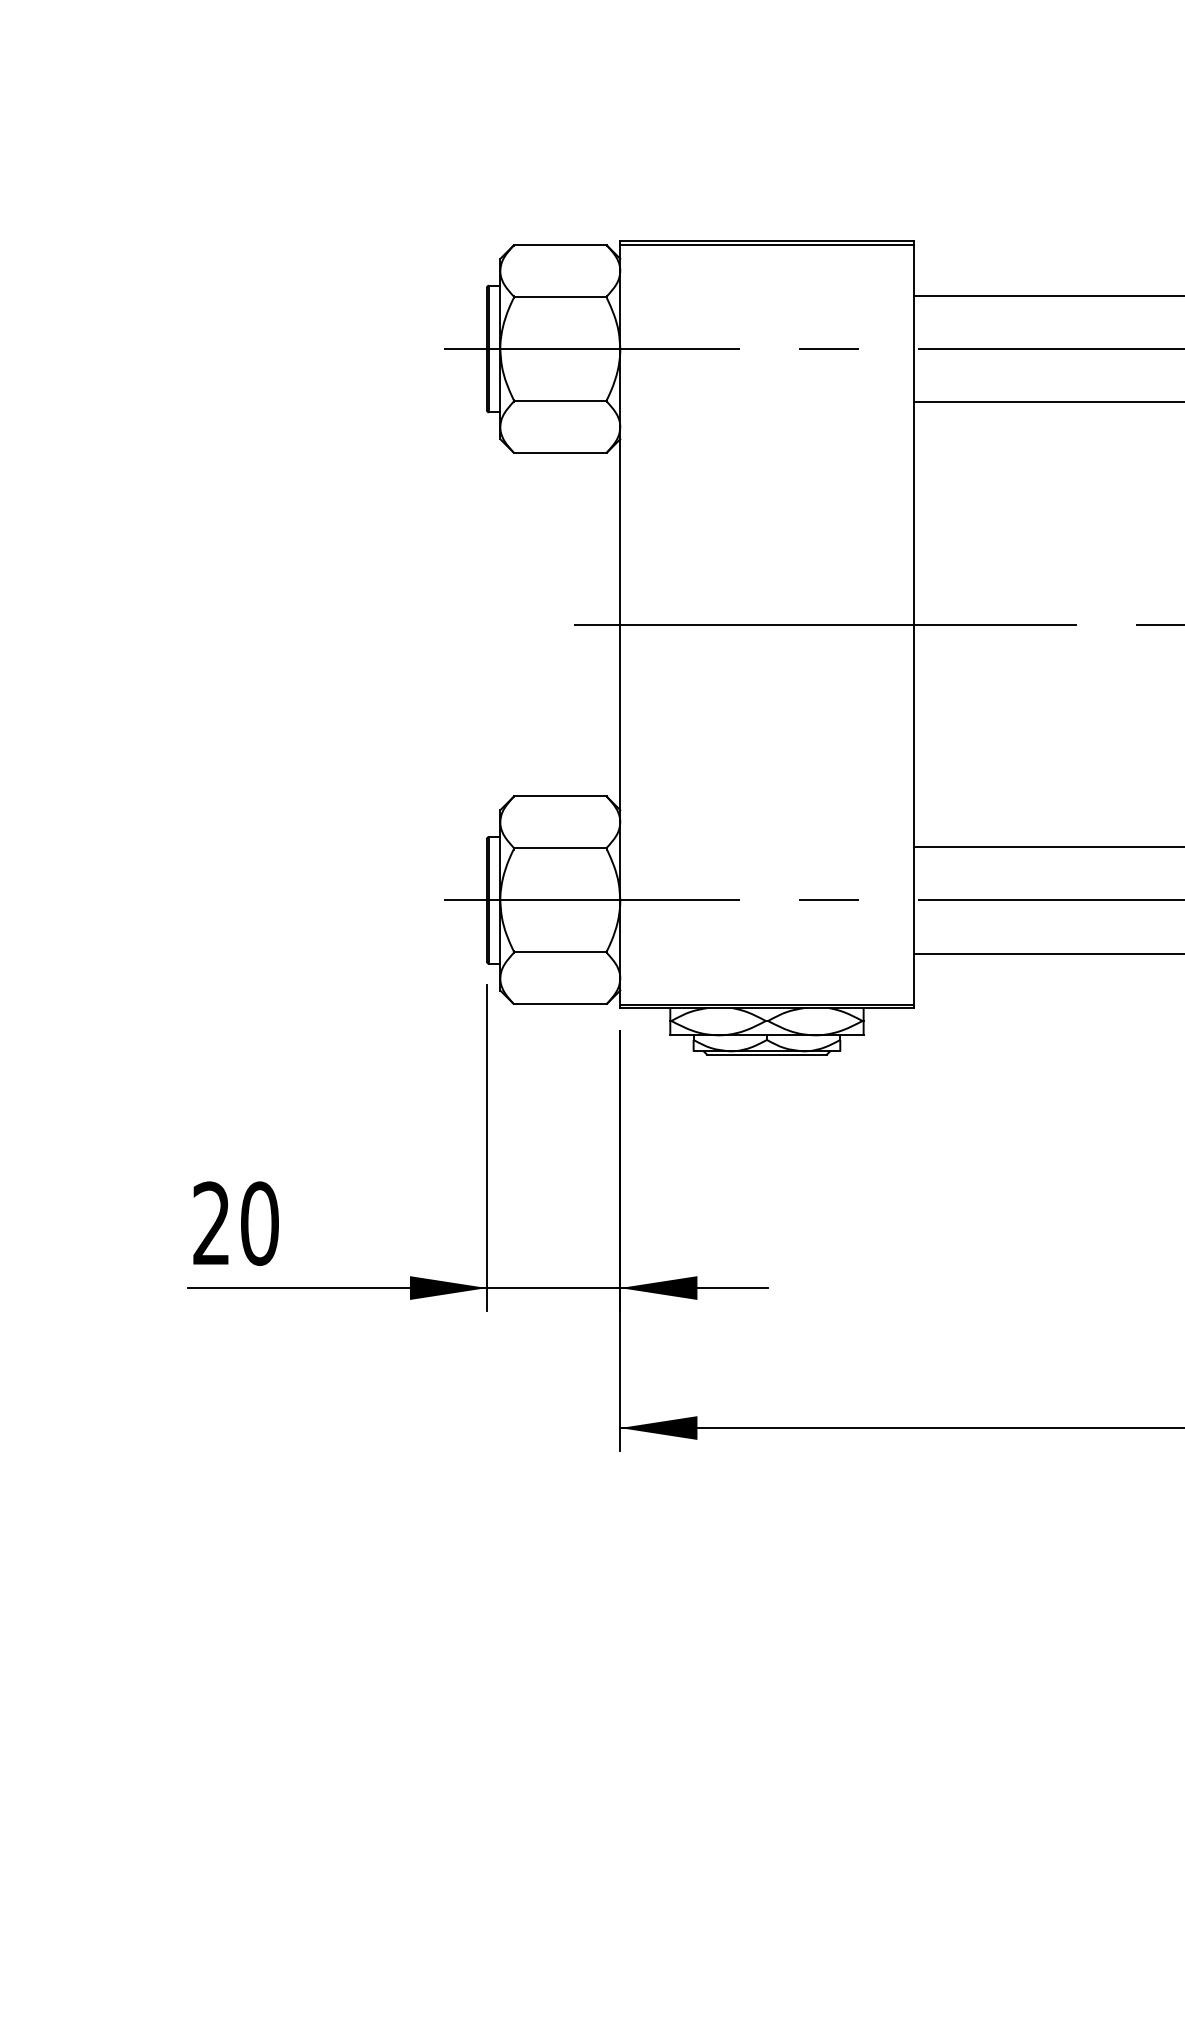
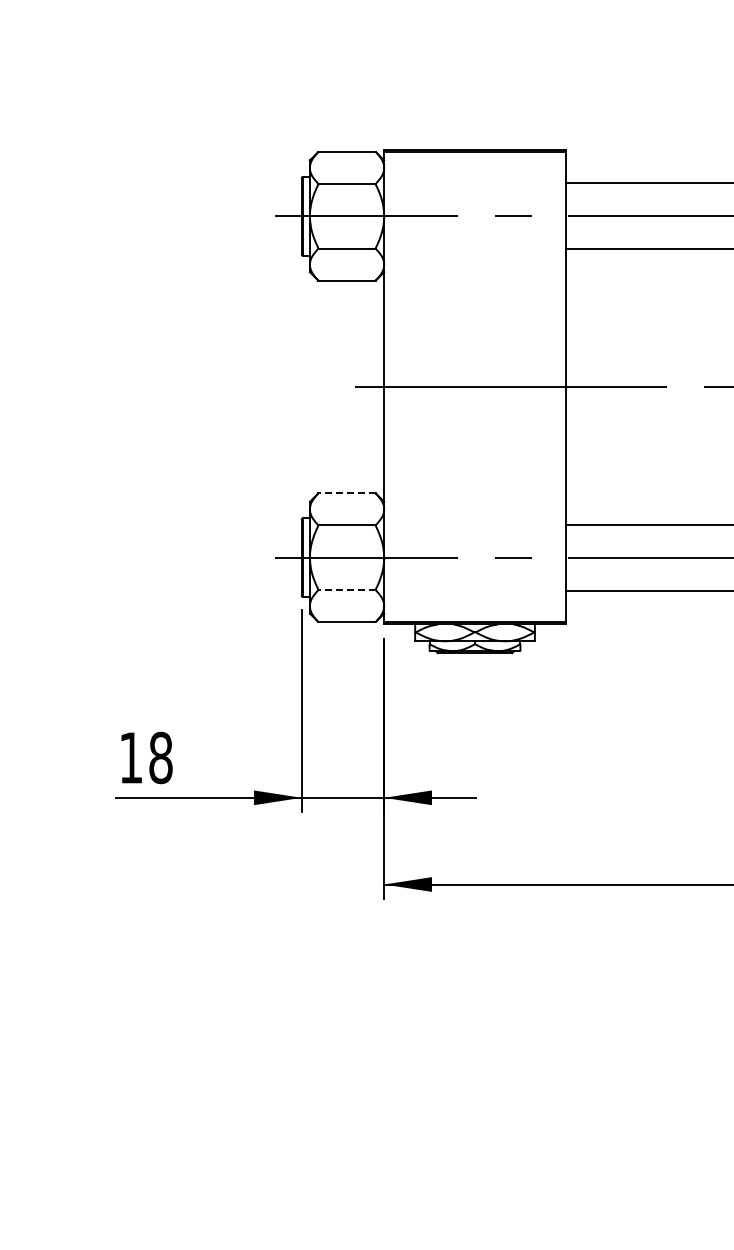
line: (561, 796) -> (347, 493), solid -> dashed
line: (561, 951) -> (347, 589), solid -> dashed
text: (234, 1222) -> (145, 757), 20 -> 18

